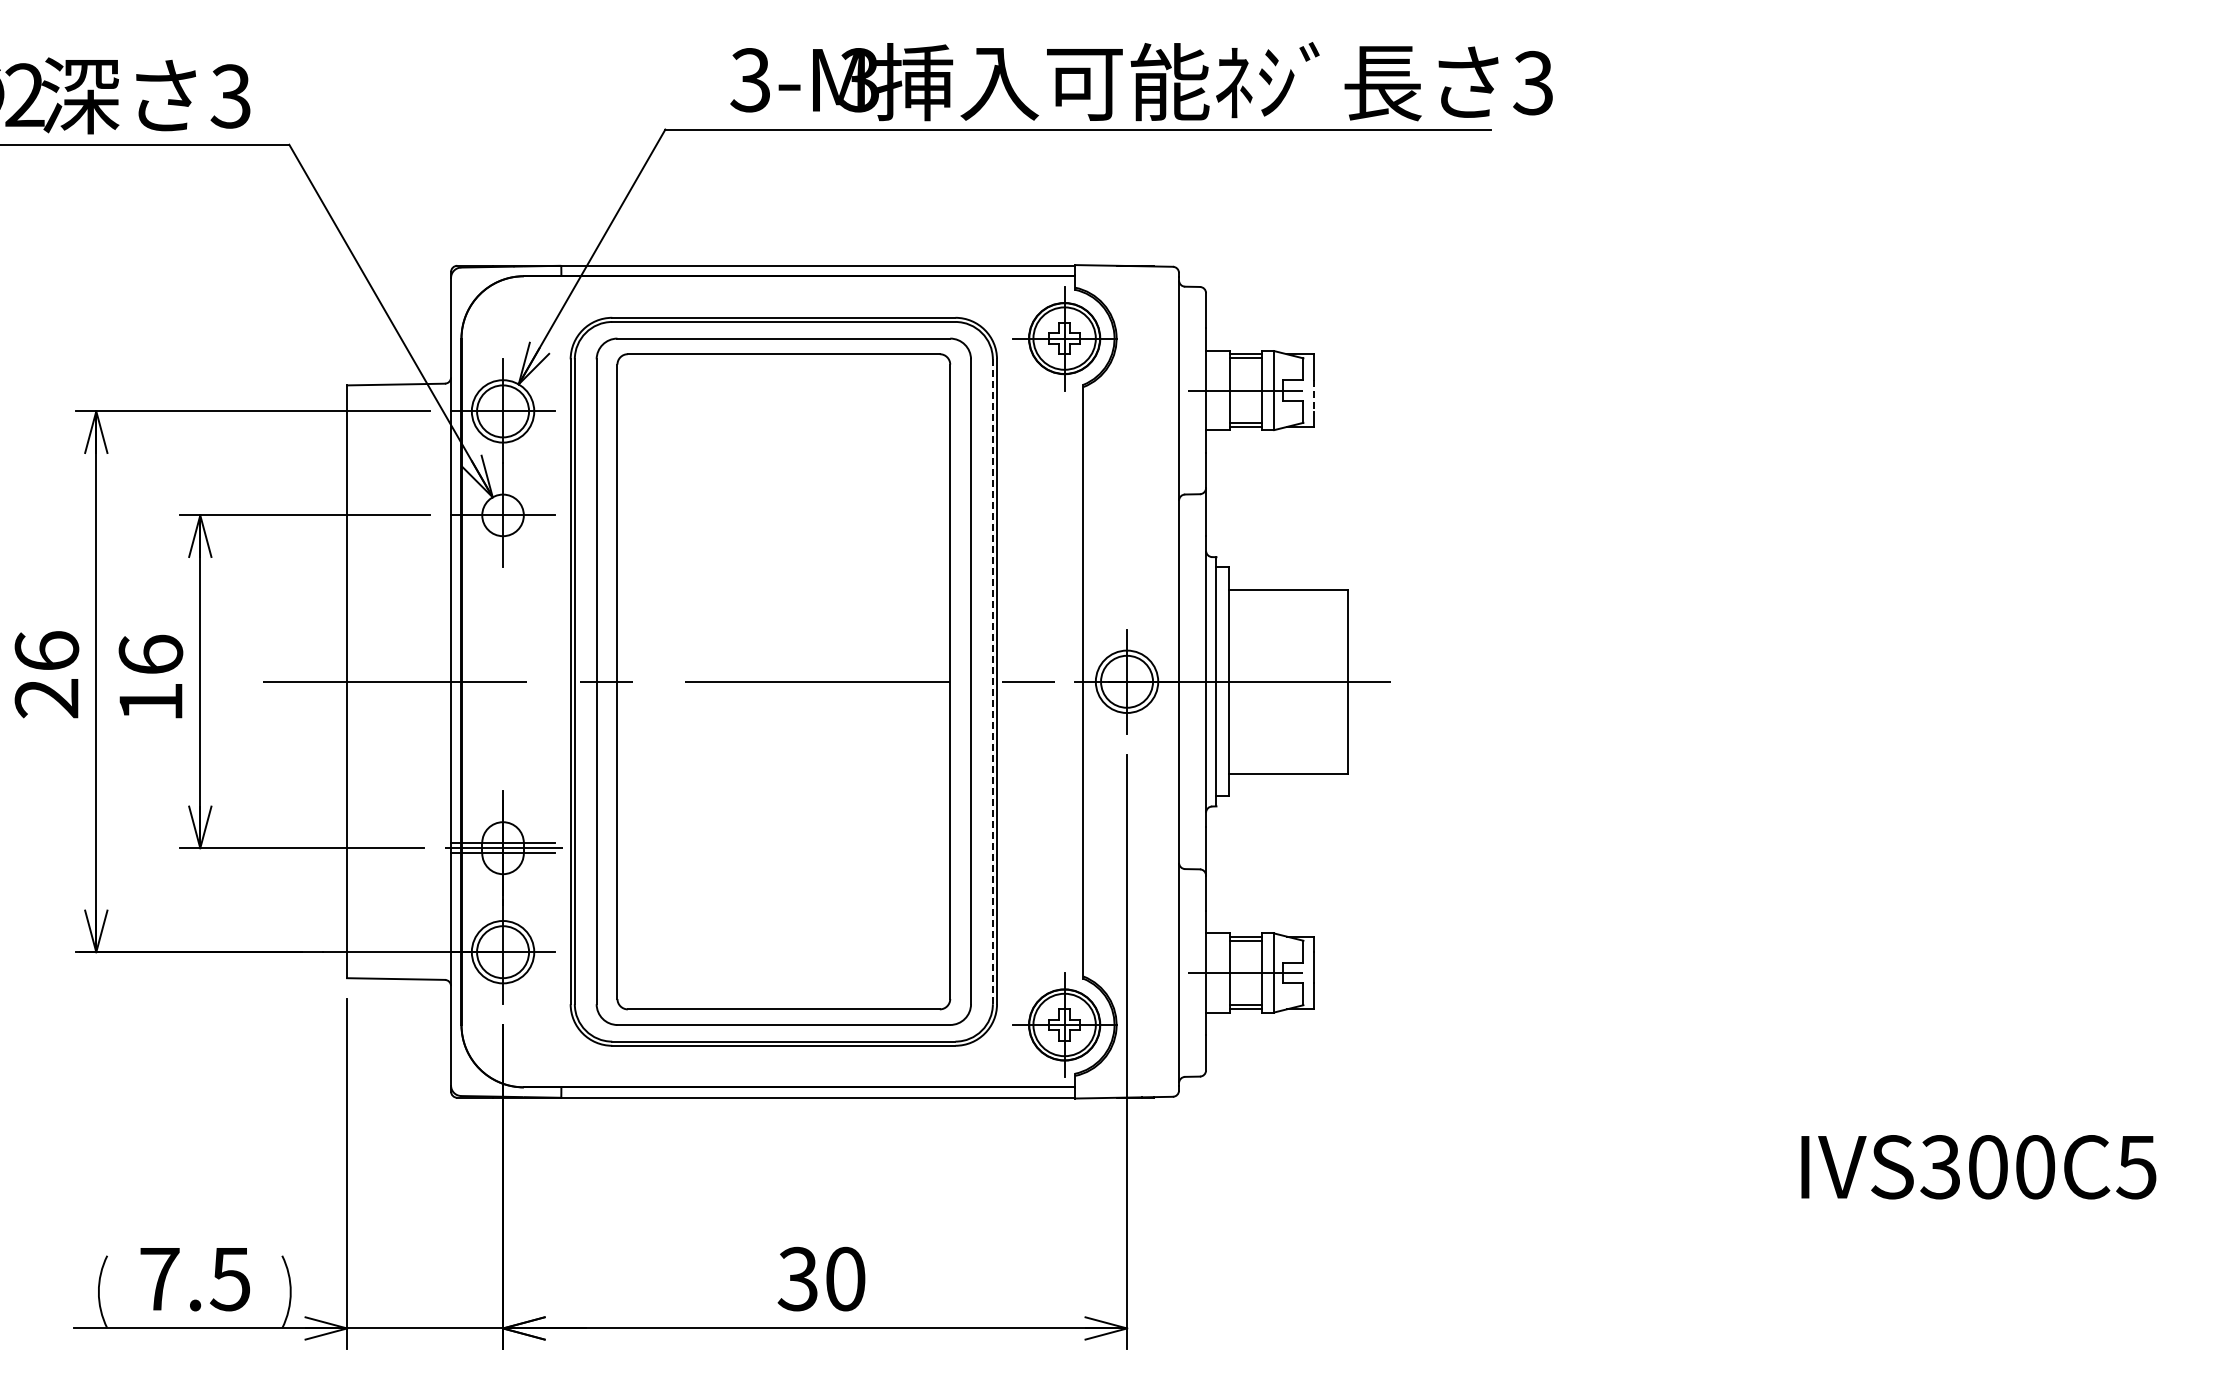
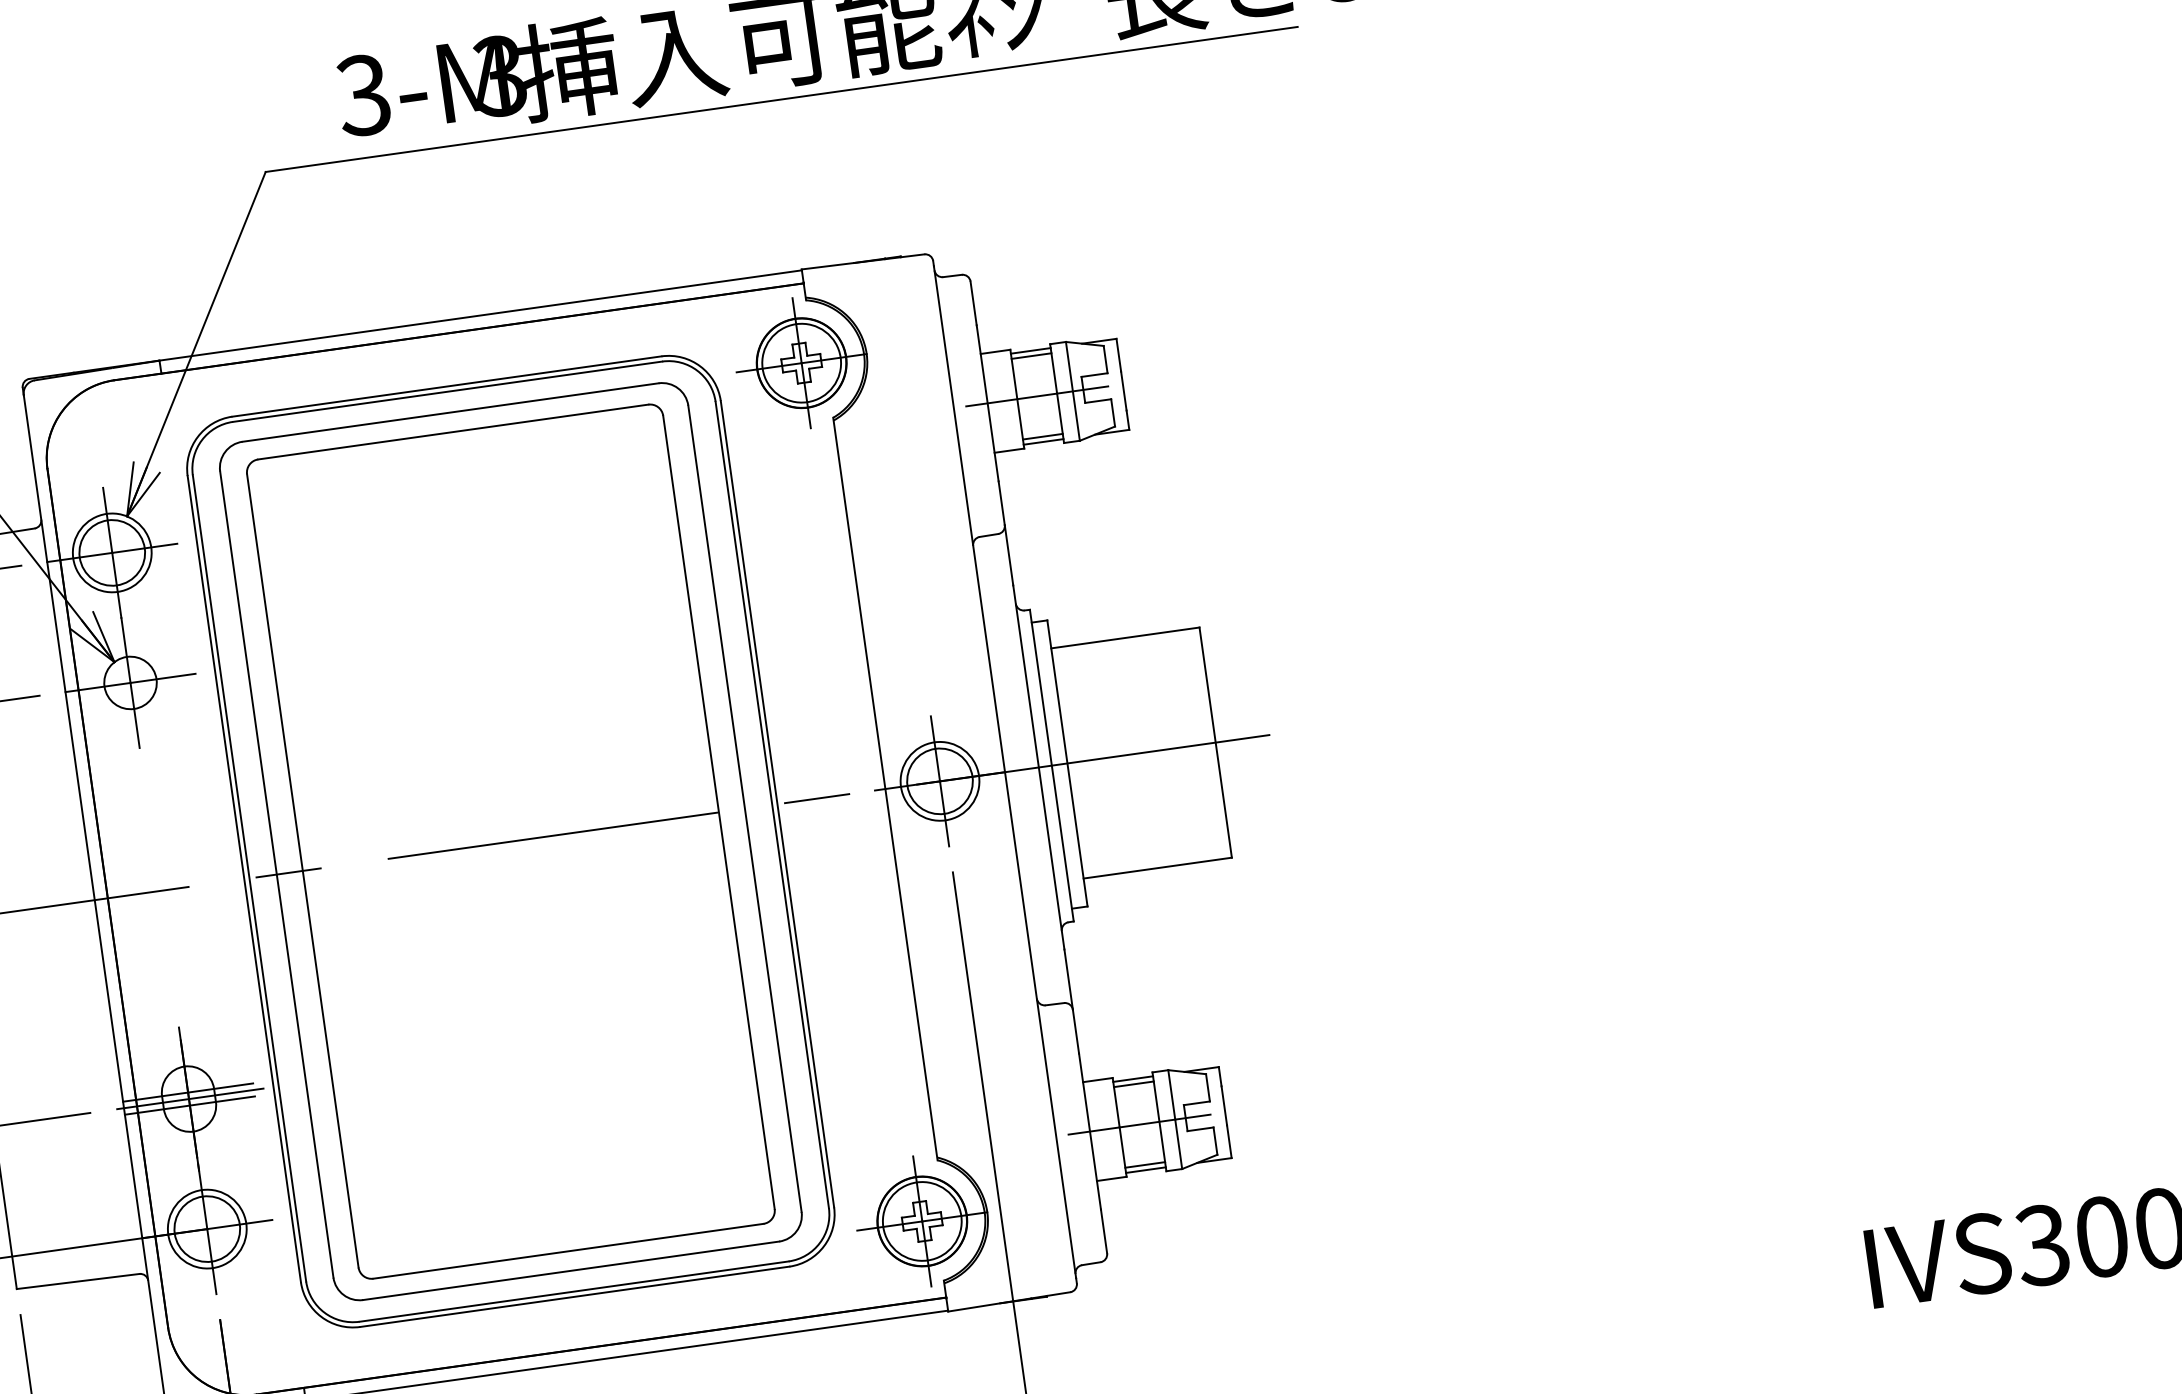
line: (1314, 396) -> (1124, 391), dashed -> solid
line: (992, 681) -> (771, 804), dashed -> solid

